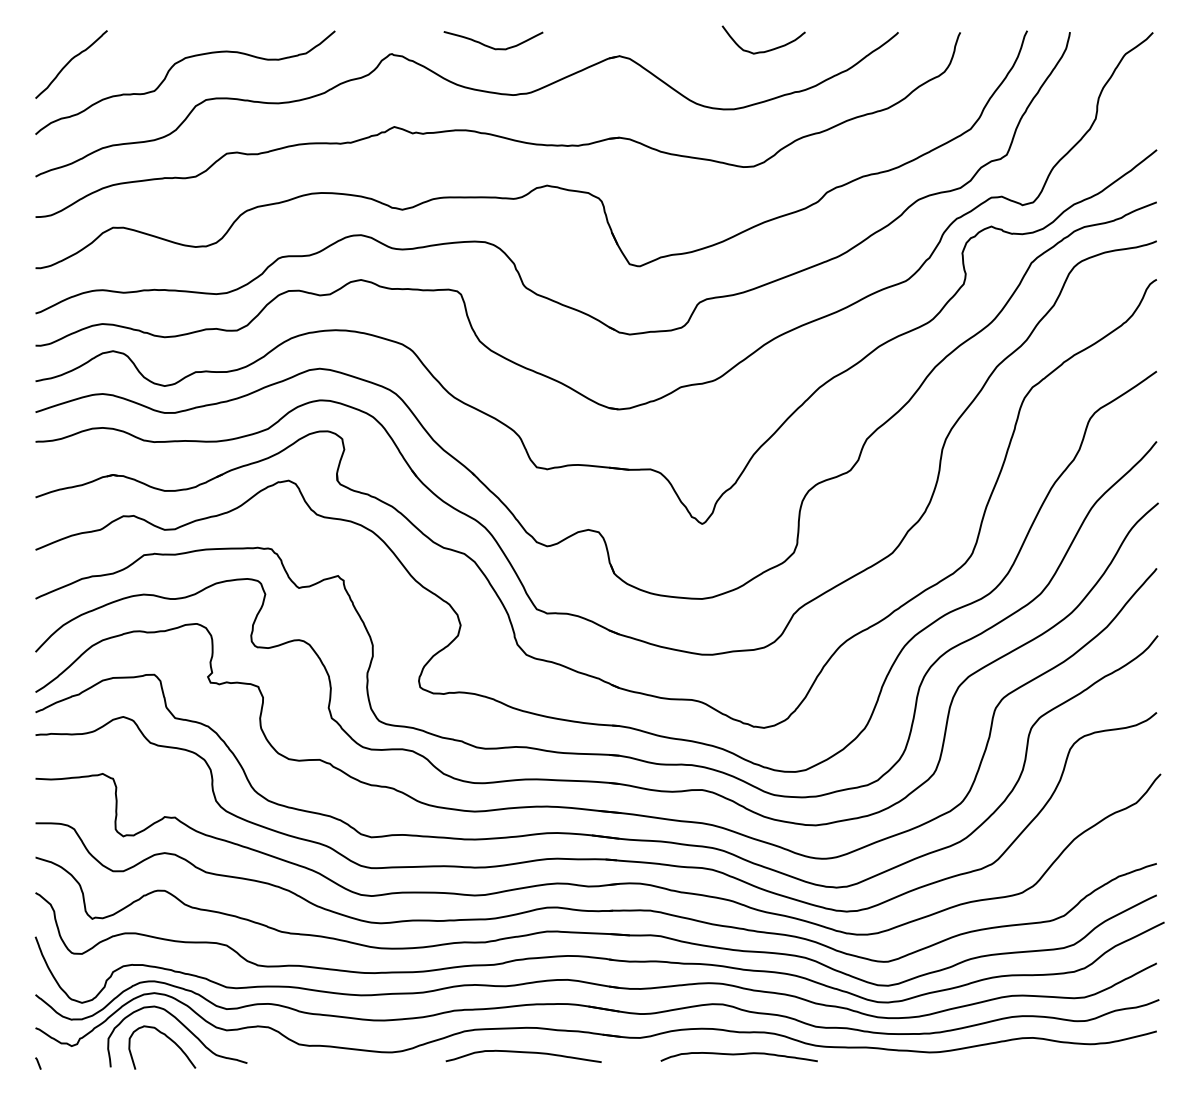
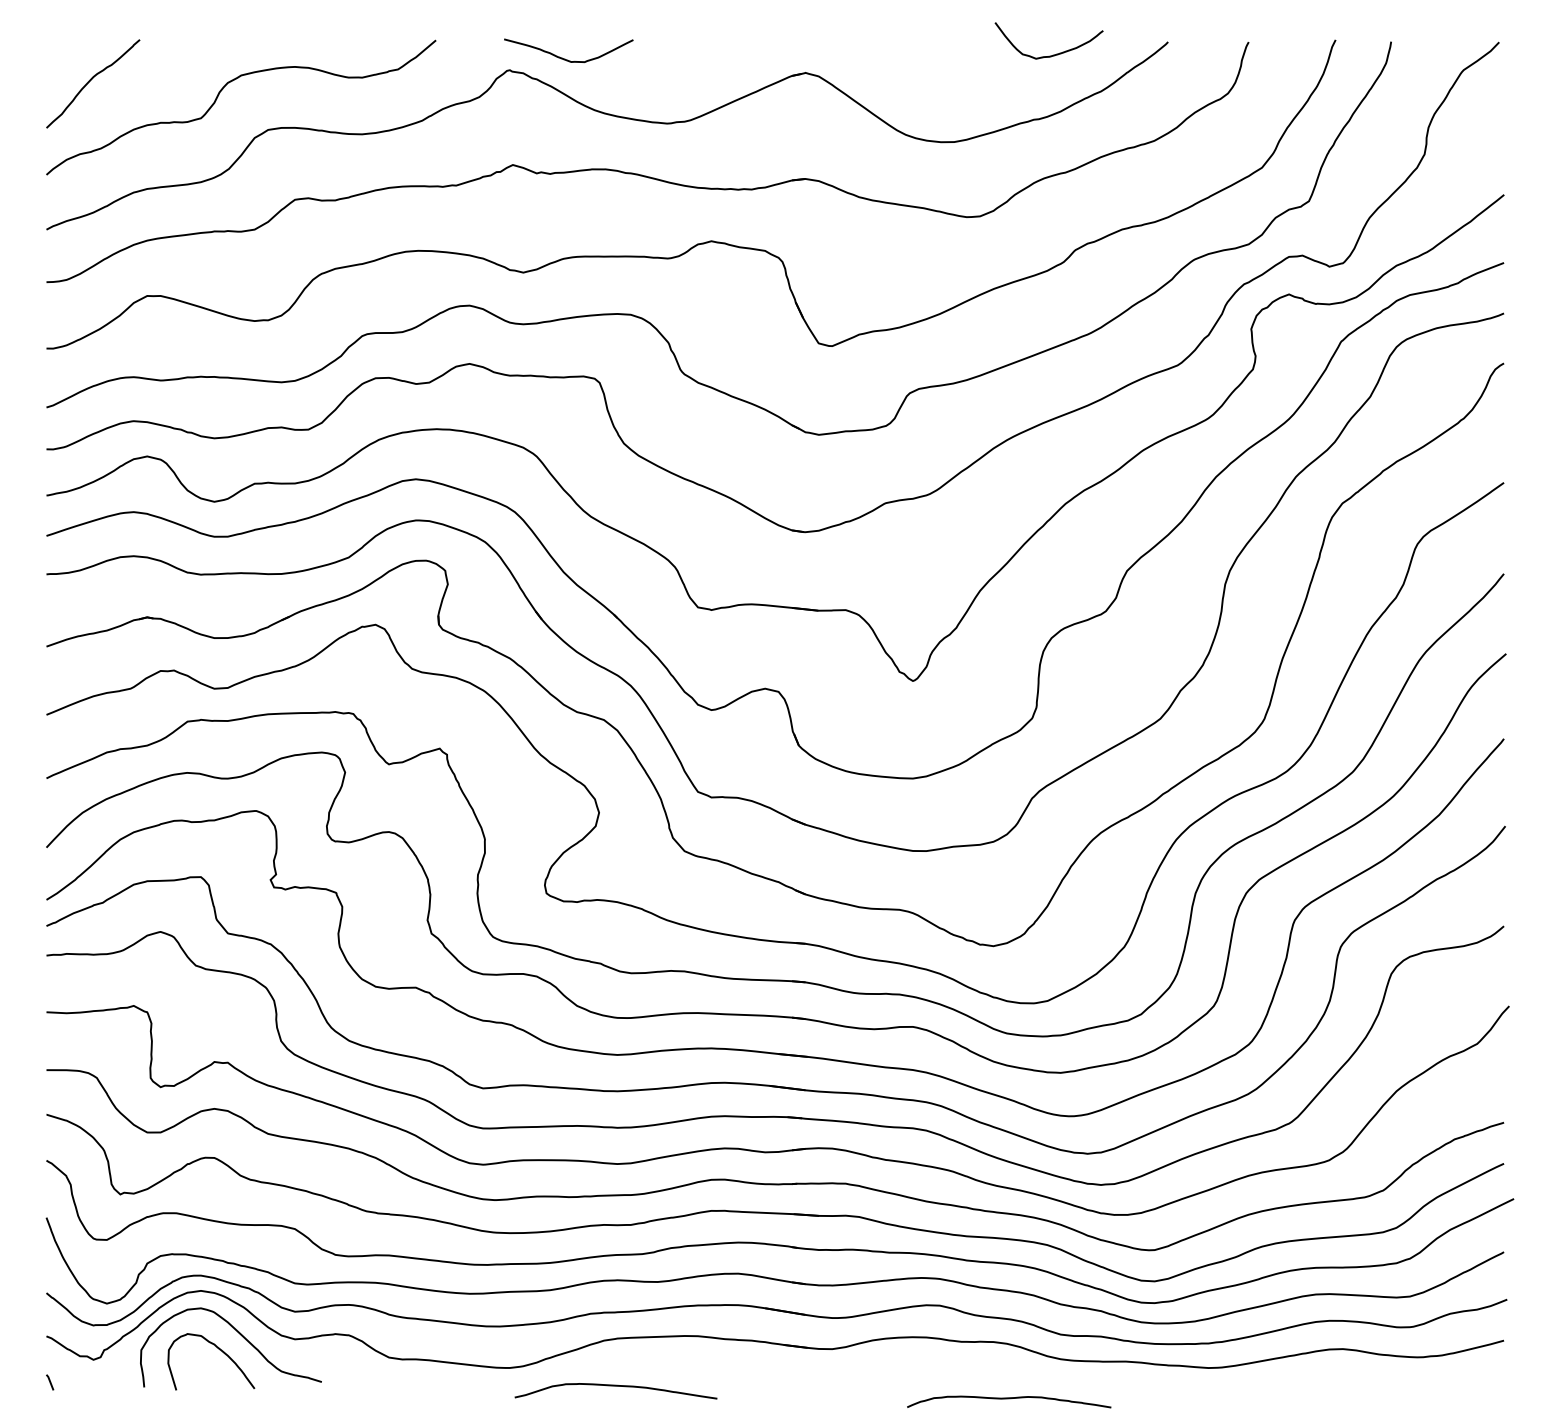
curve: (490, 46) -> (565, 58), moved
curve: (767, 50) -> (1053, 54), moved
curve: (523, 1052) -> (615, 1386), moved
curve: (739, 1055) -> (1009, 1399), moved

